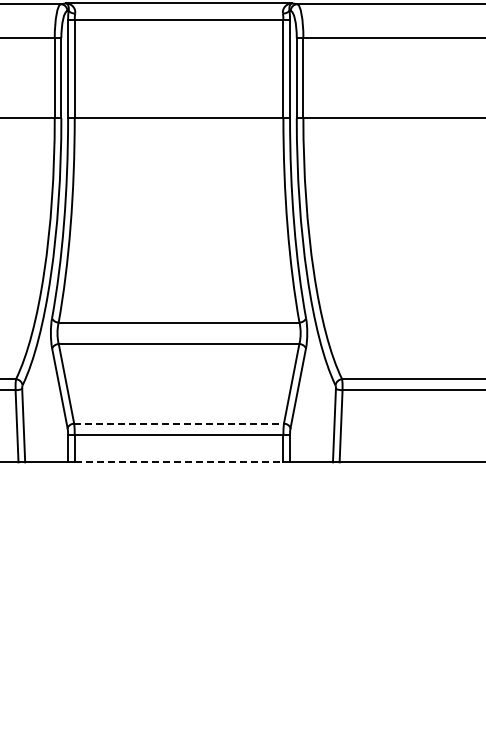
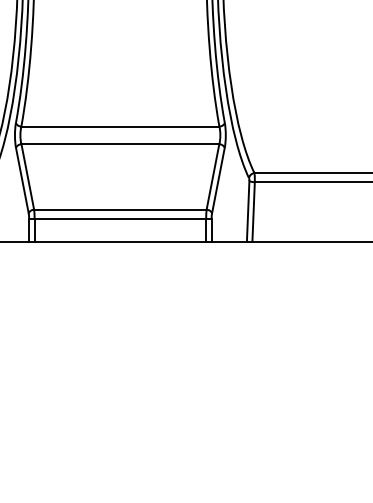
line: (179, 423) -> (120, 209), dashed -> solid
line: (179, 462) -> (120, 241), dashed -> solid

